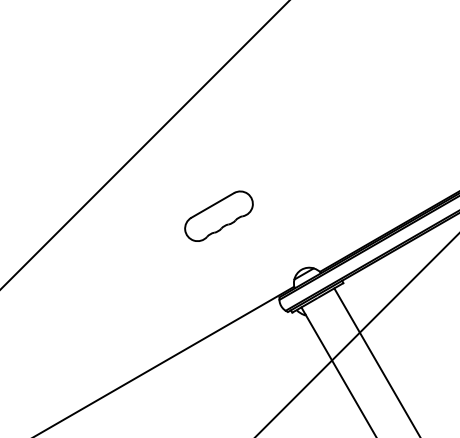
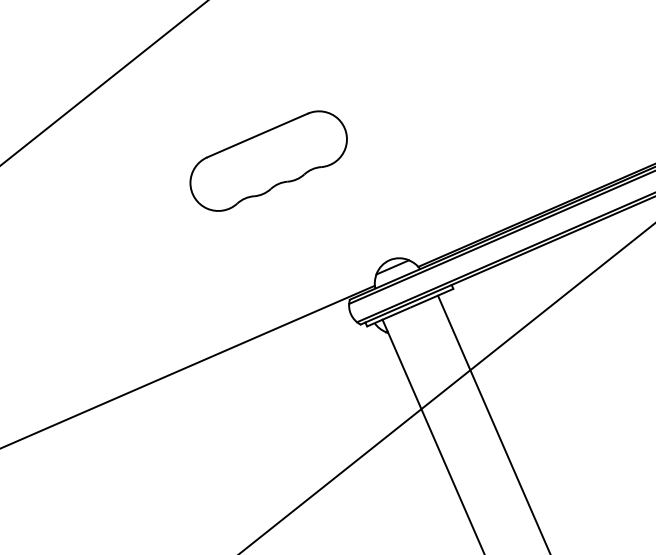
part: (218, 215) -> (268, 159), size x1.4

